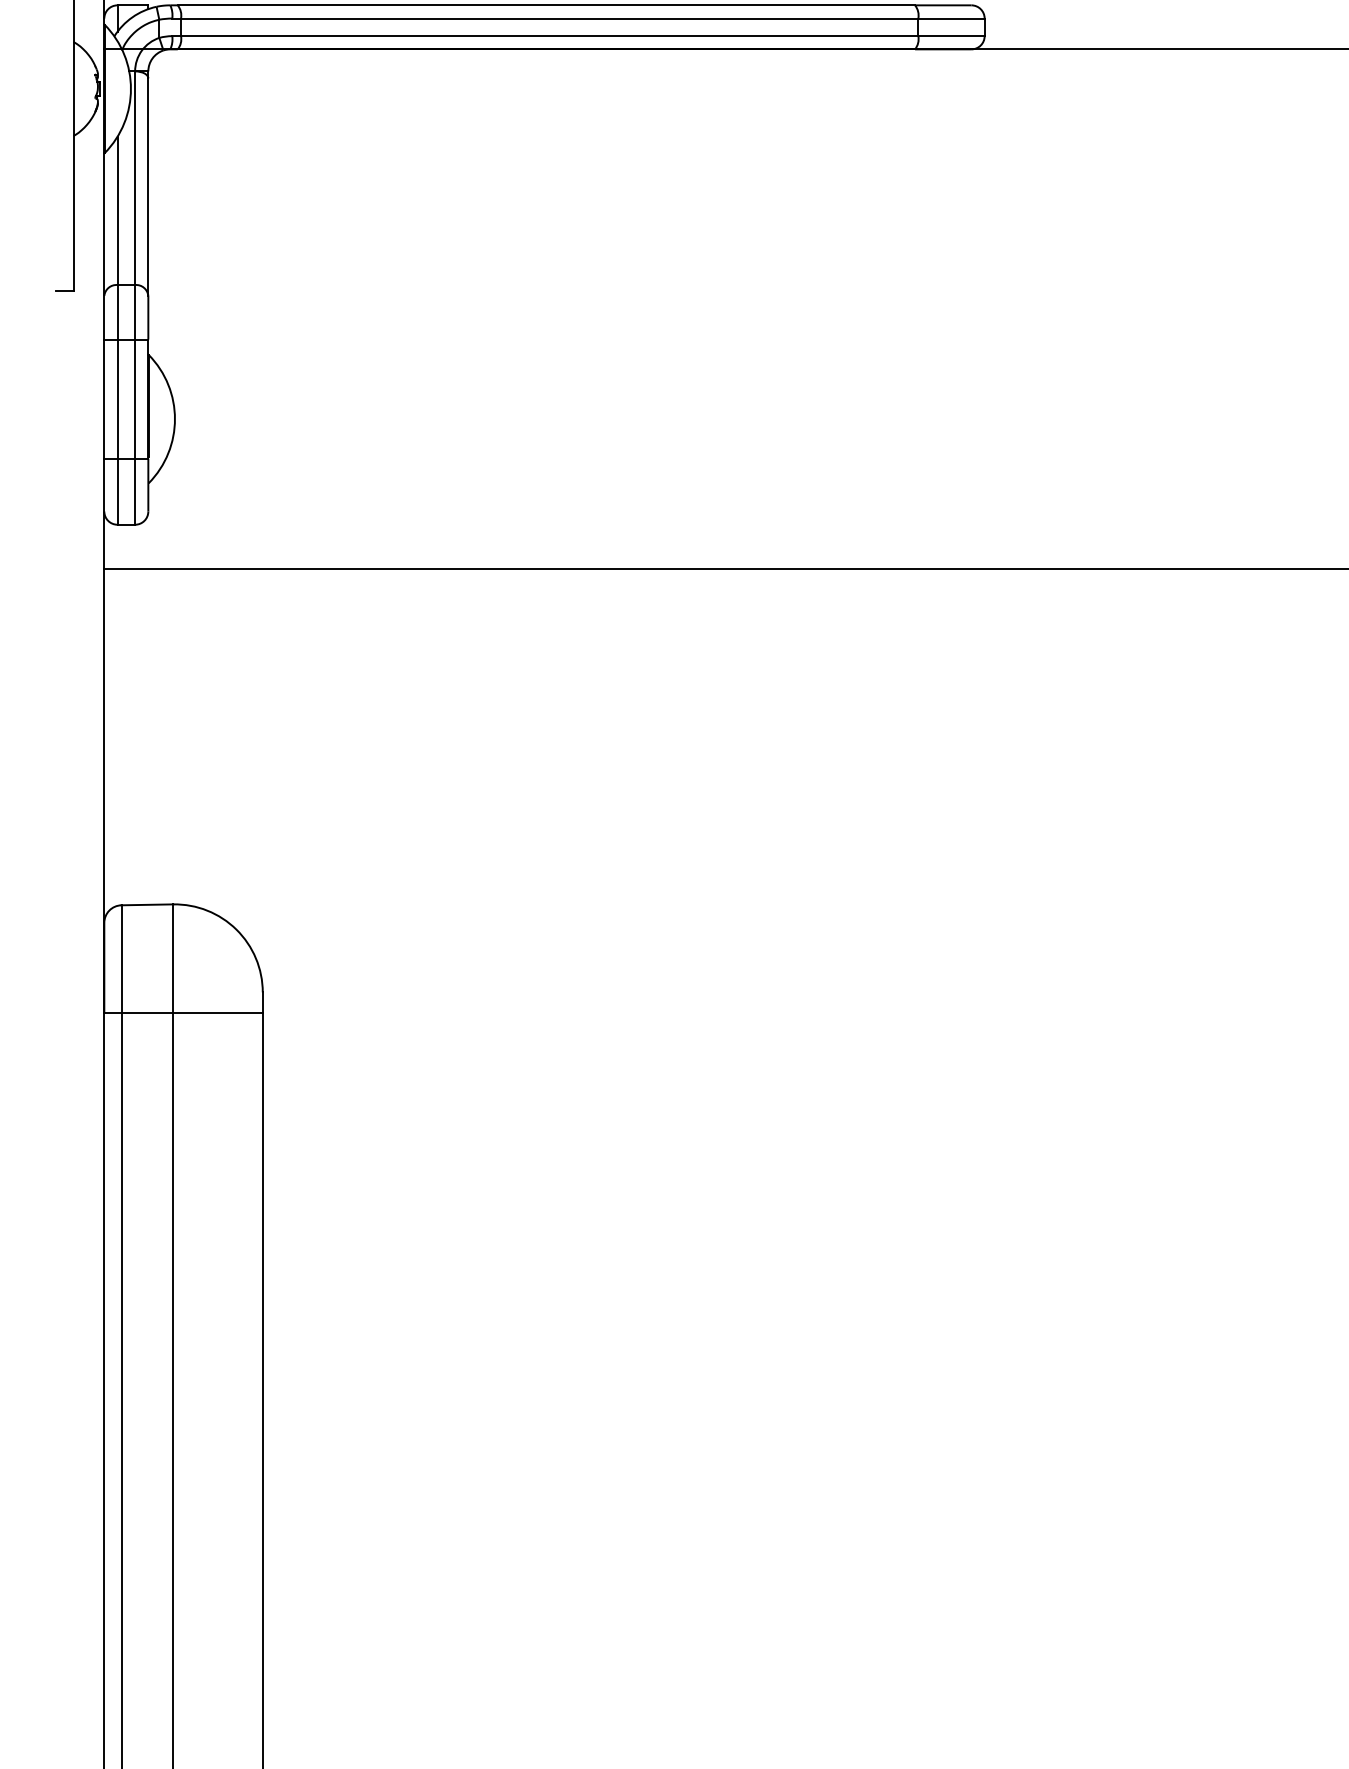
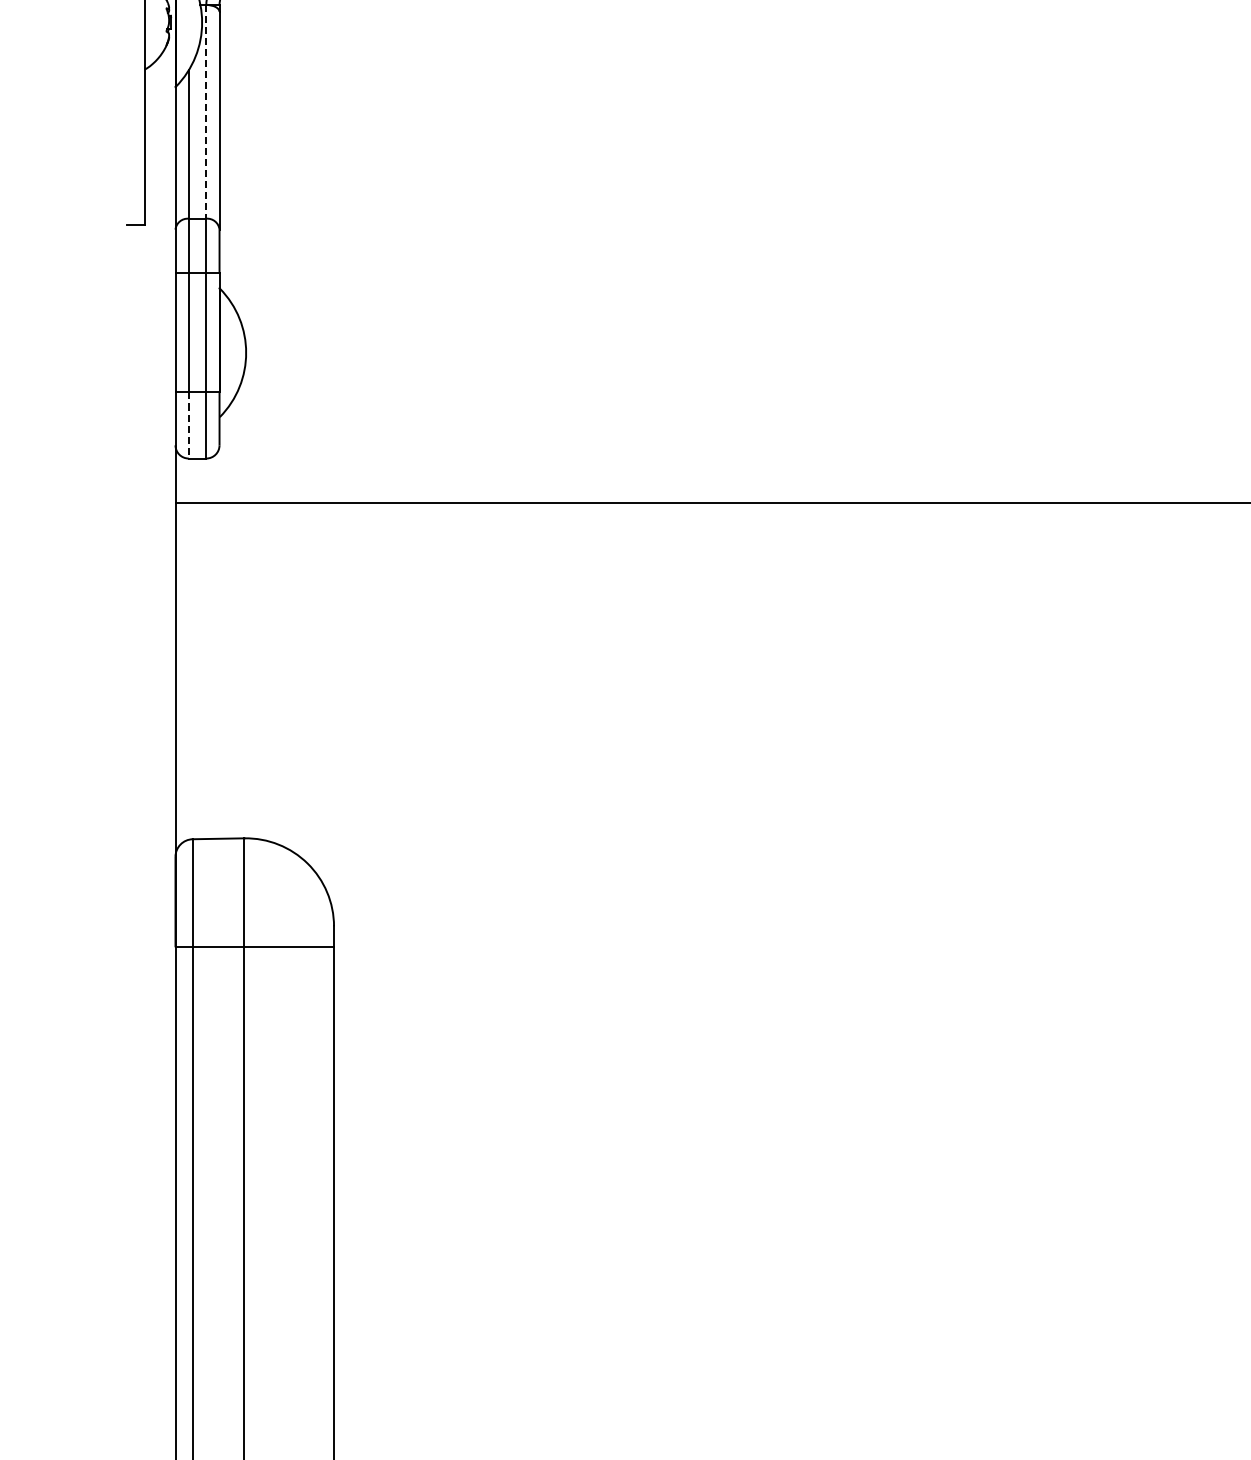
line: (135, 178) -> (206, 112), solid -> dashed
line: (117, 492) -> (188, 426), solid -> dashed

